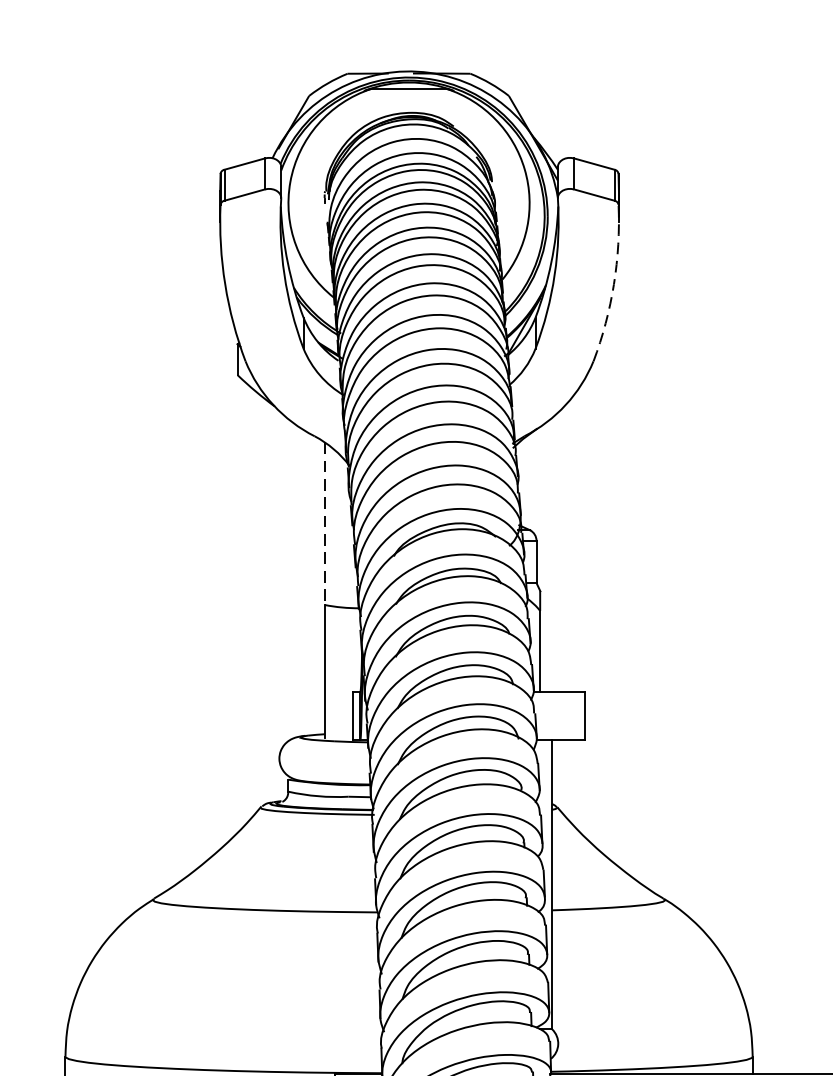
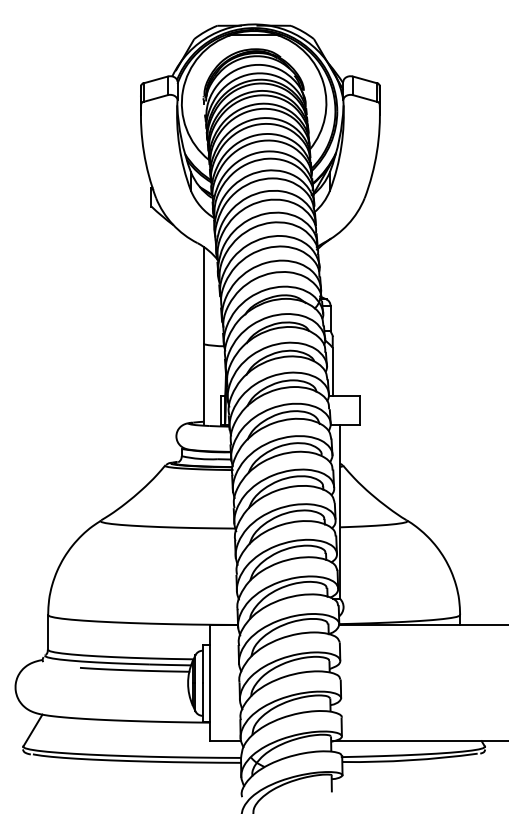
arc: (613, 285) -> (376, 152), dashed -> solid
line: (324, 523) -> (203, 295), dashed -> solid

